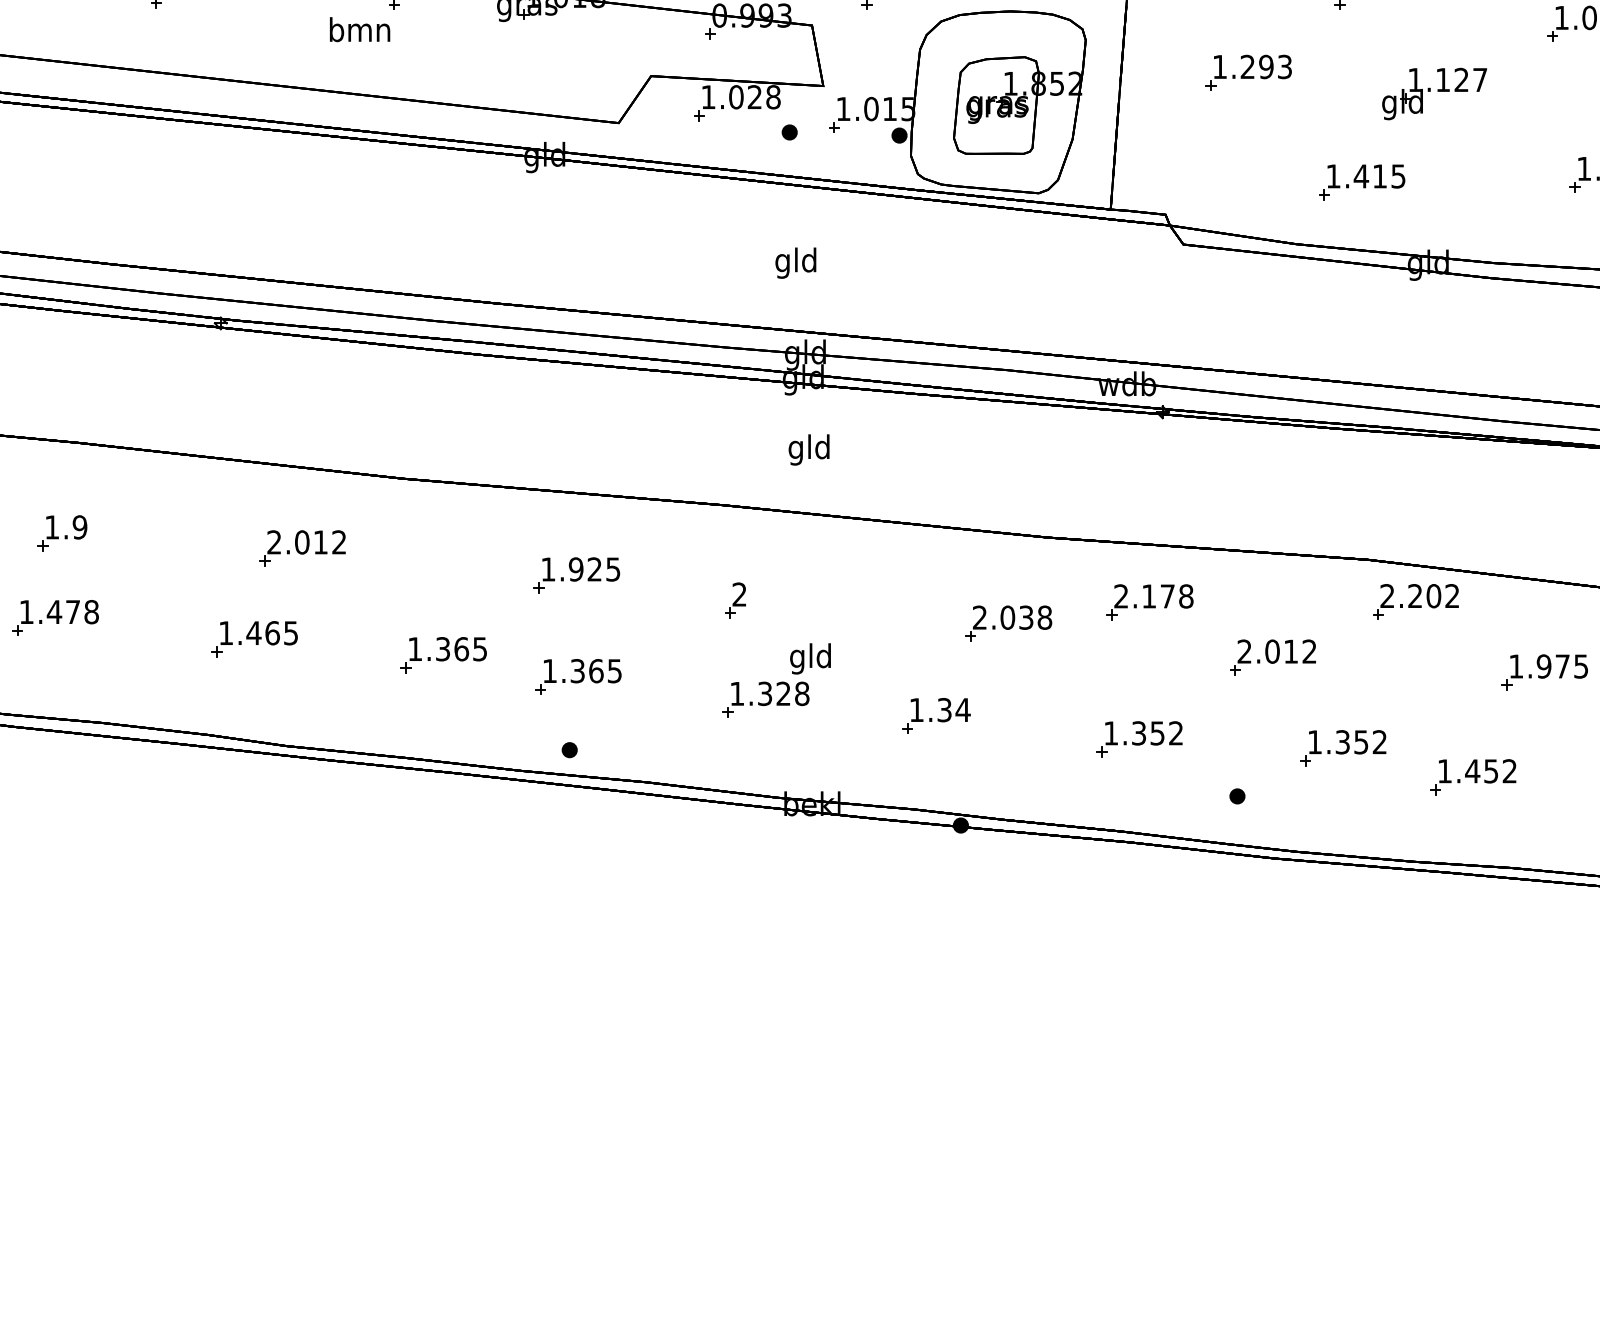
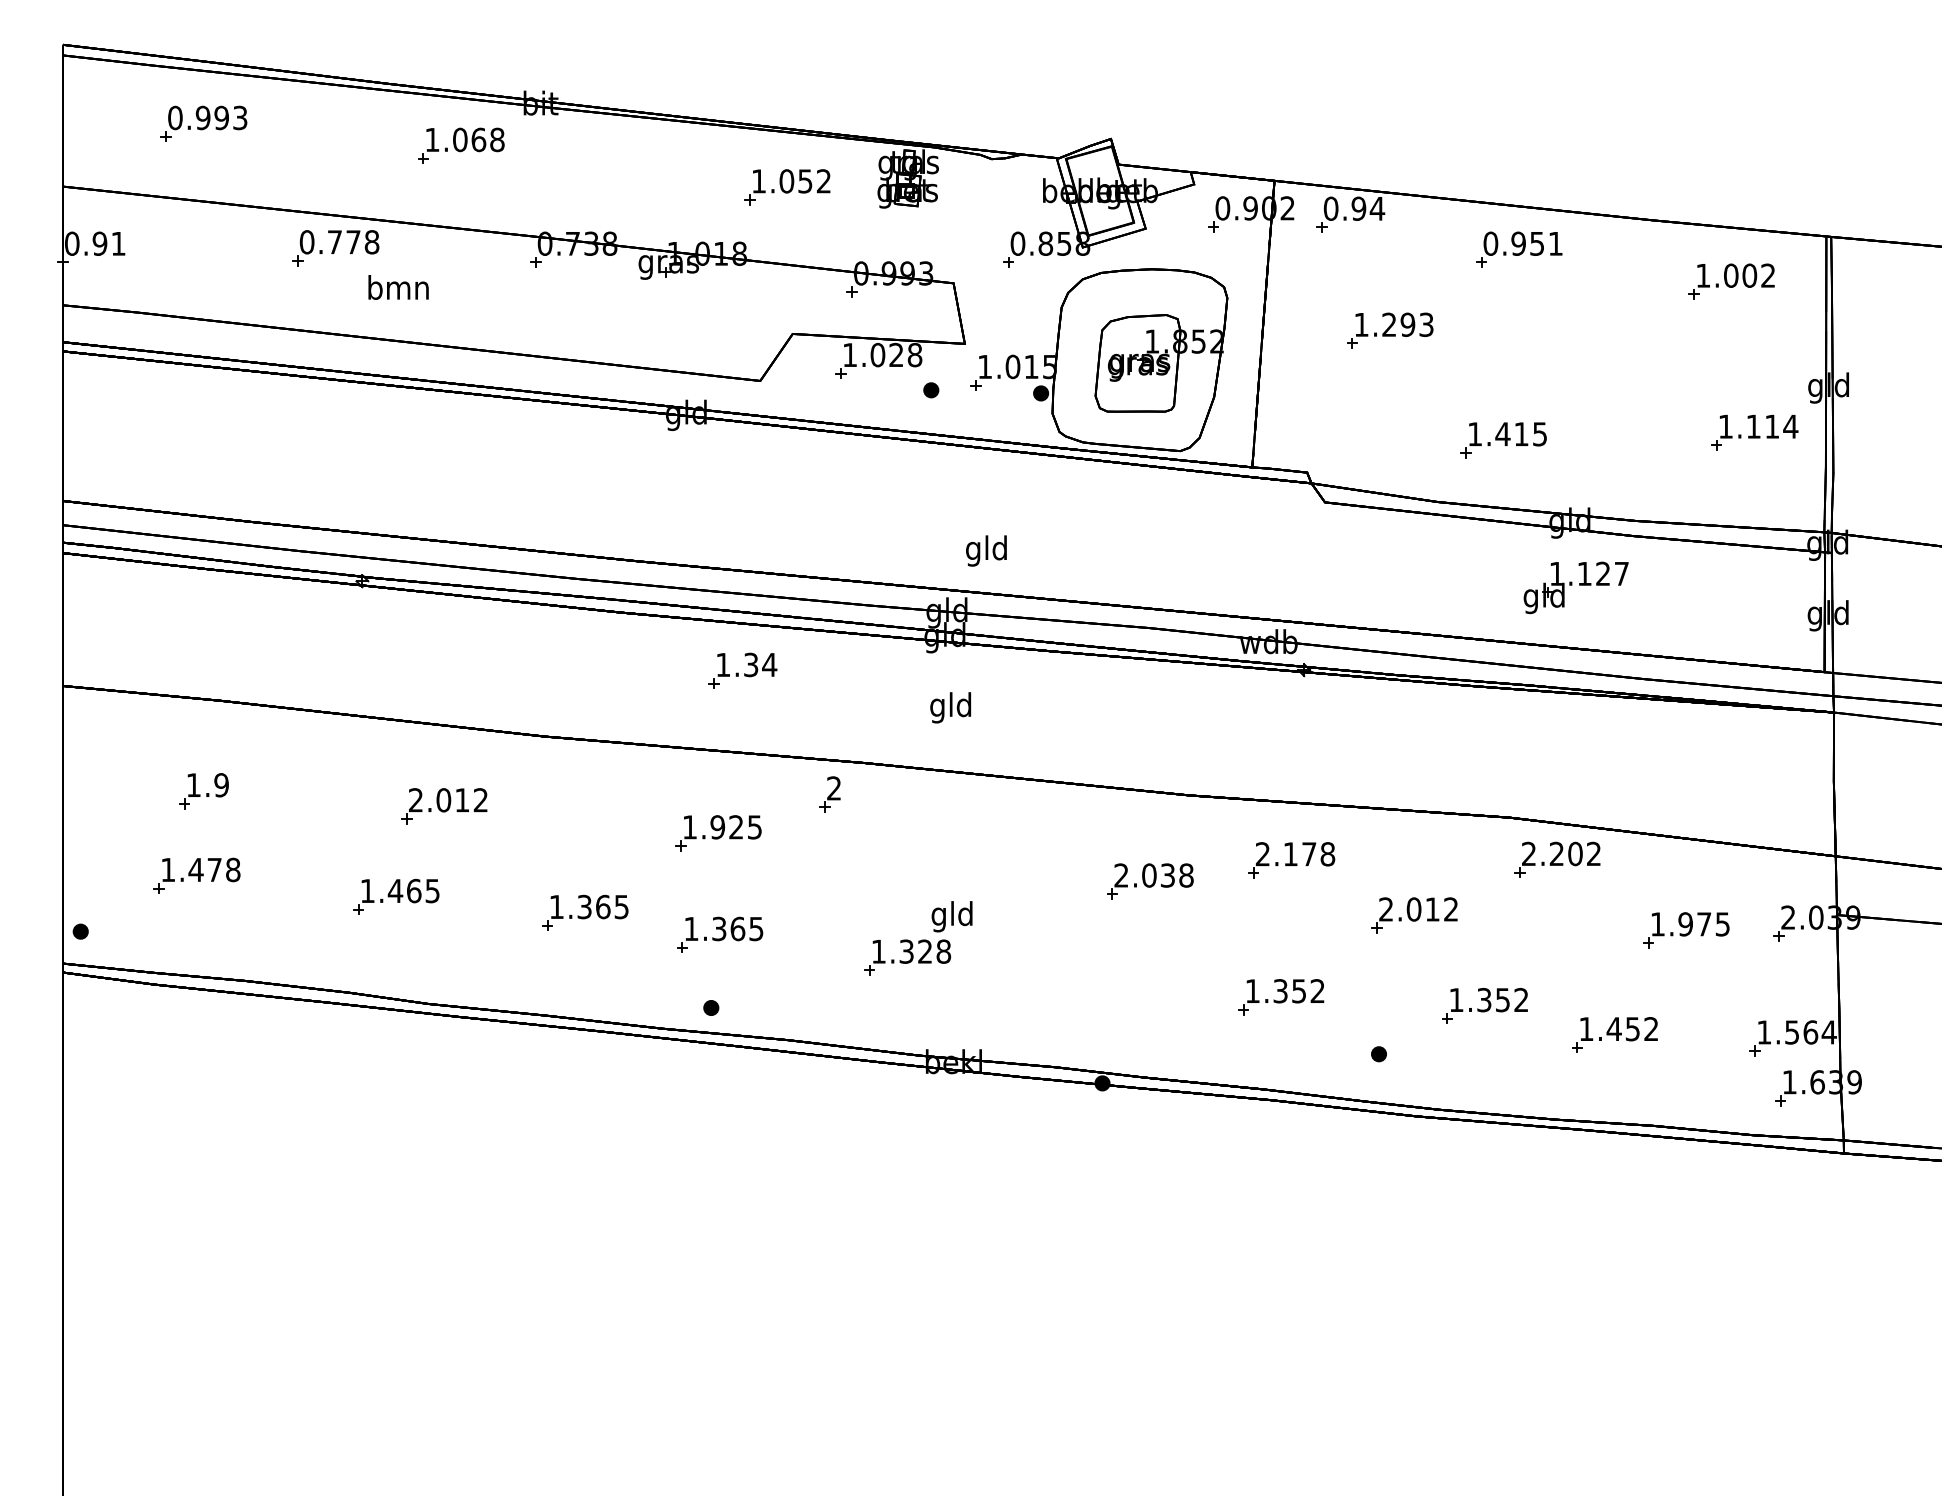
text: (359, 29) -> (398, 287), moved
part: (1433, 93) -> (1575, 587), moved
text: (795, 262) -> (986, 550), moved
part: (734, 600) -> (829, 794), moved
part: (935, 715) -> (742, 670), moved

